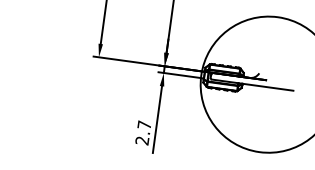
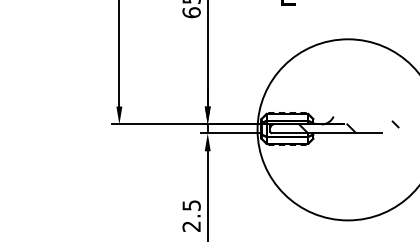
hatch: (270, 82) -> (349, 126), added
text: (144, 125) -> (191, 205), 2.7 -> 2.5

